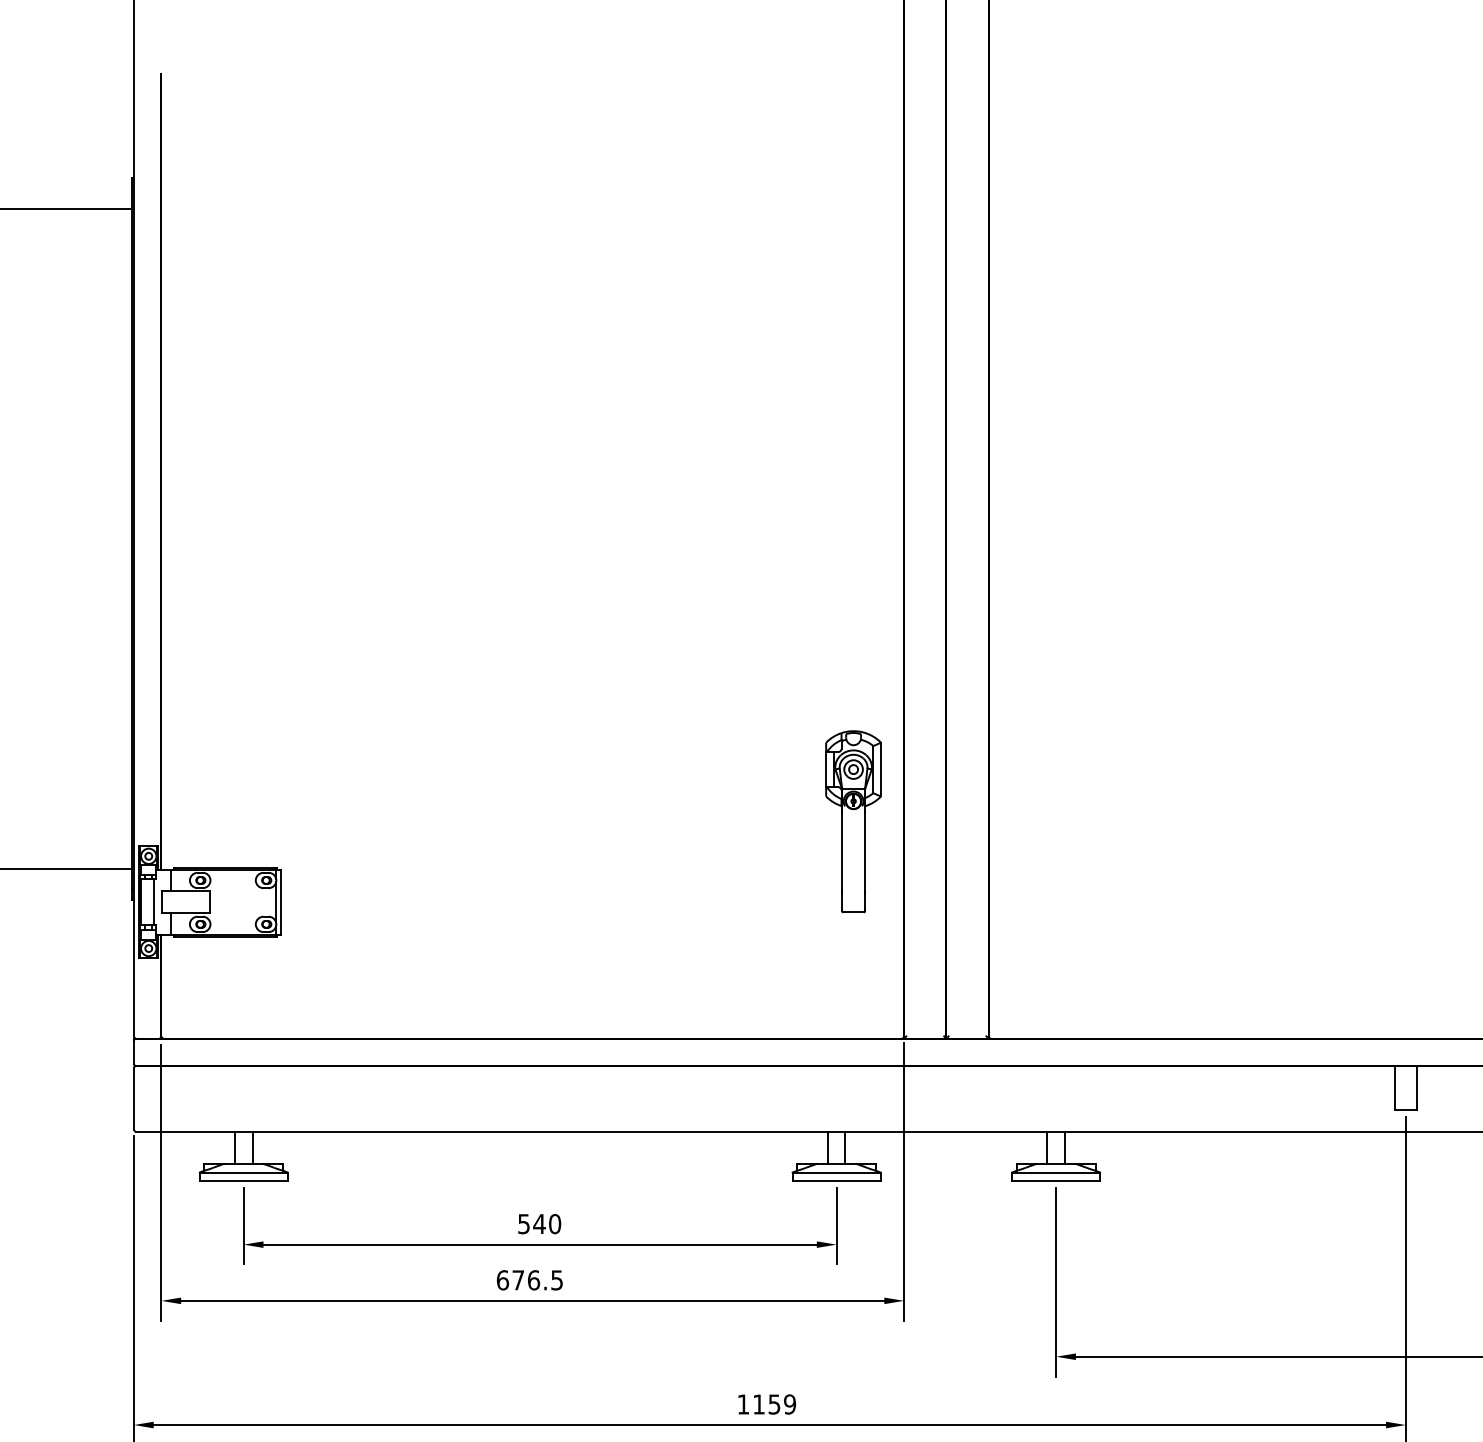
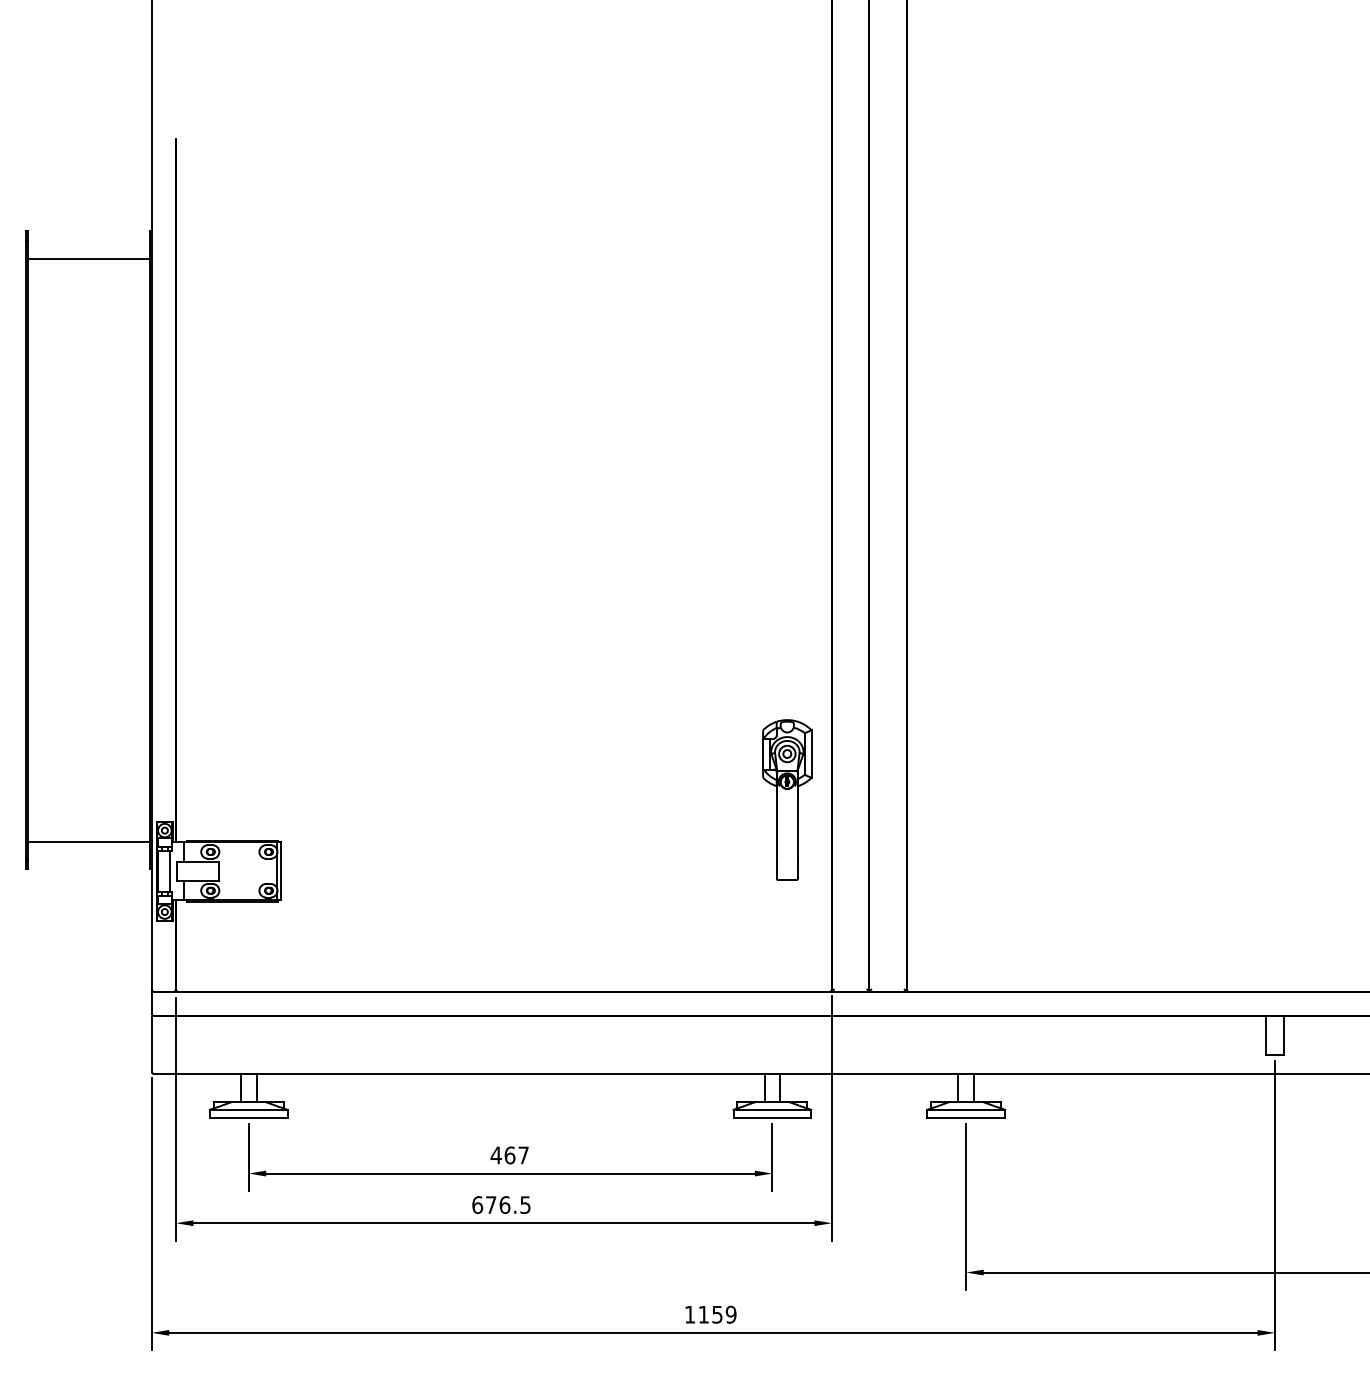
text: (538, 1224) -> (509, 1155), 540 -> 467

